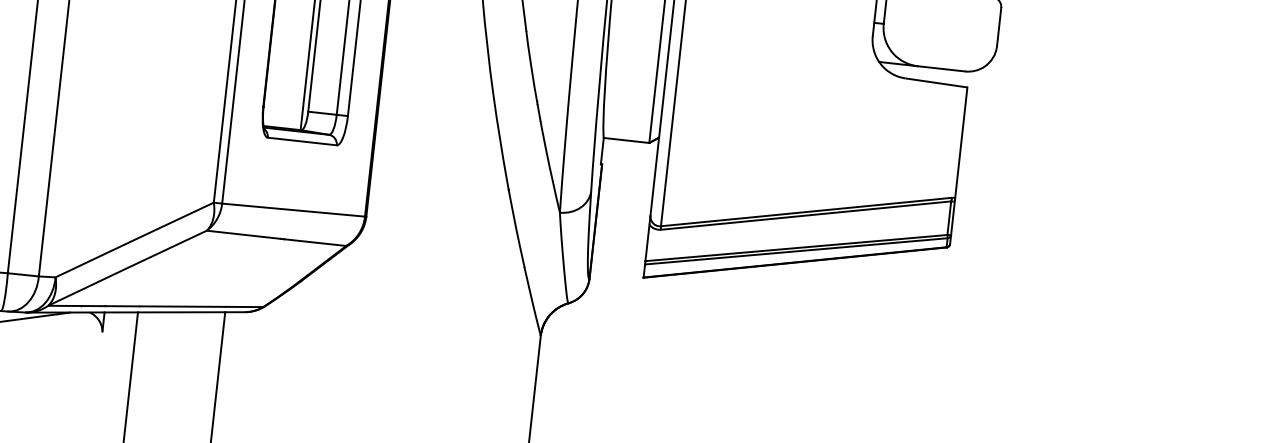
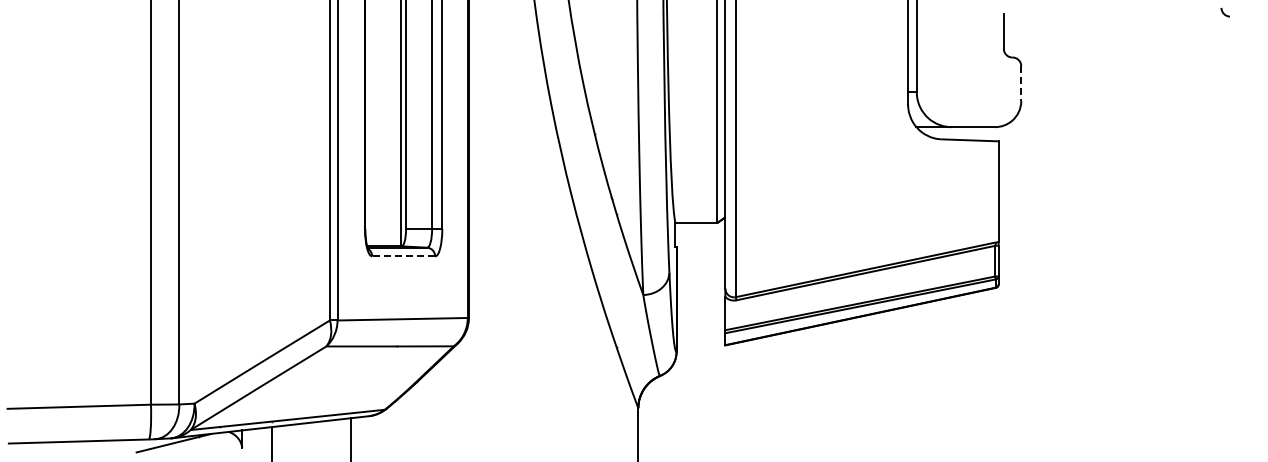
line: (999, 27) -> (1021, 84), solid -> dashed
line: (302, 141) -> (403, 256), solid -> dashed

